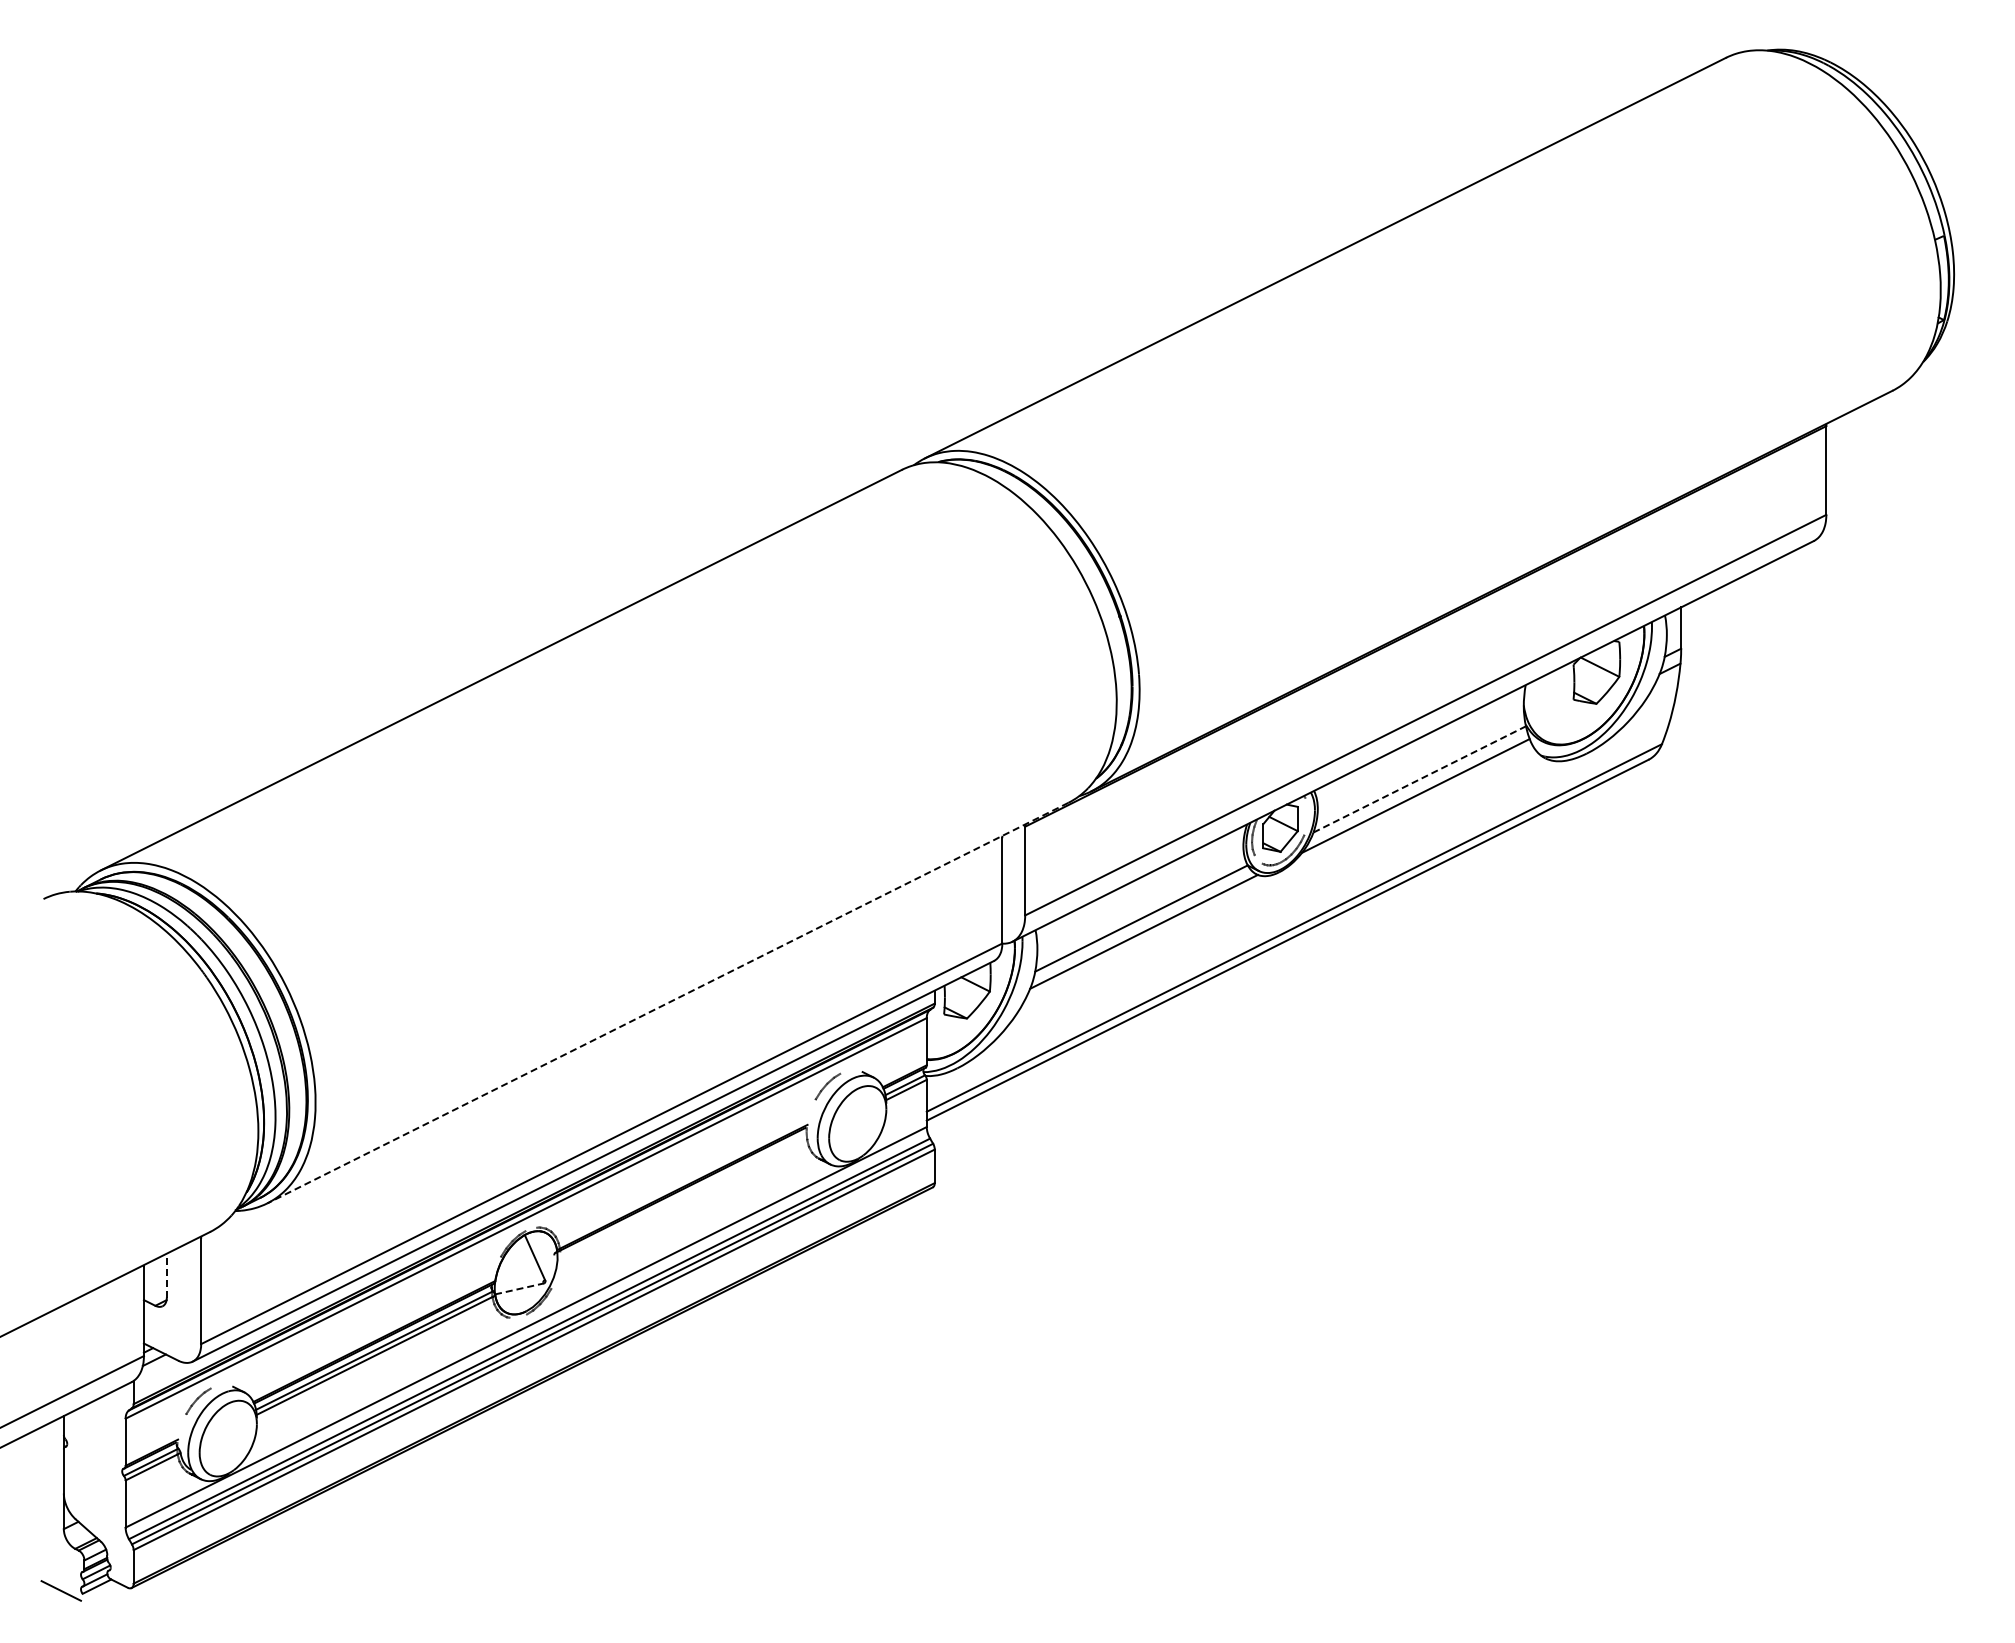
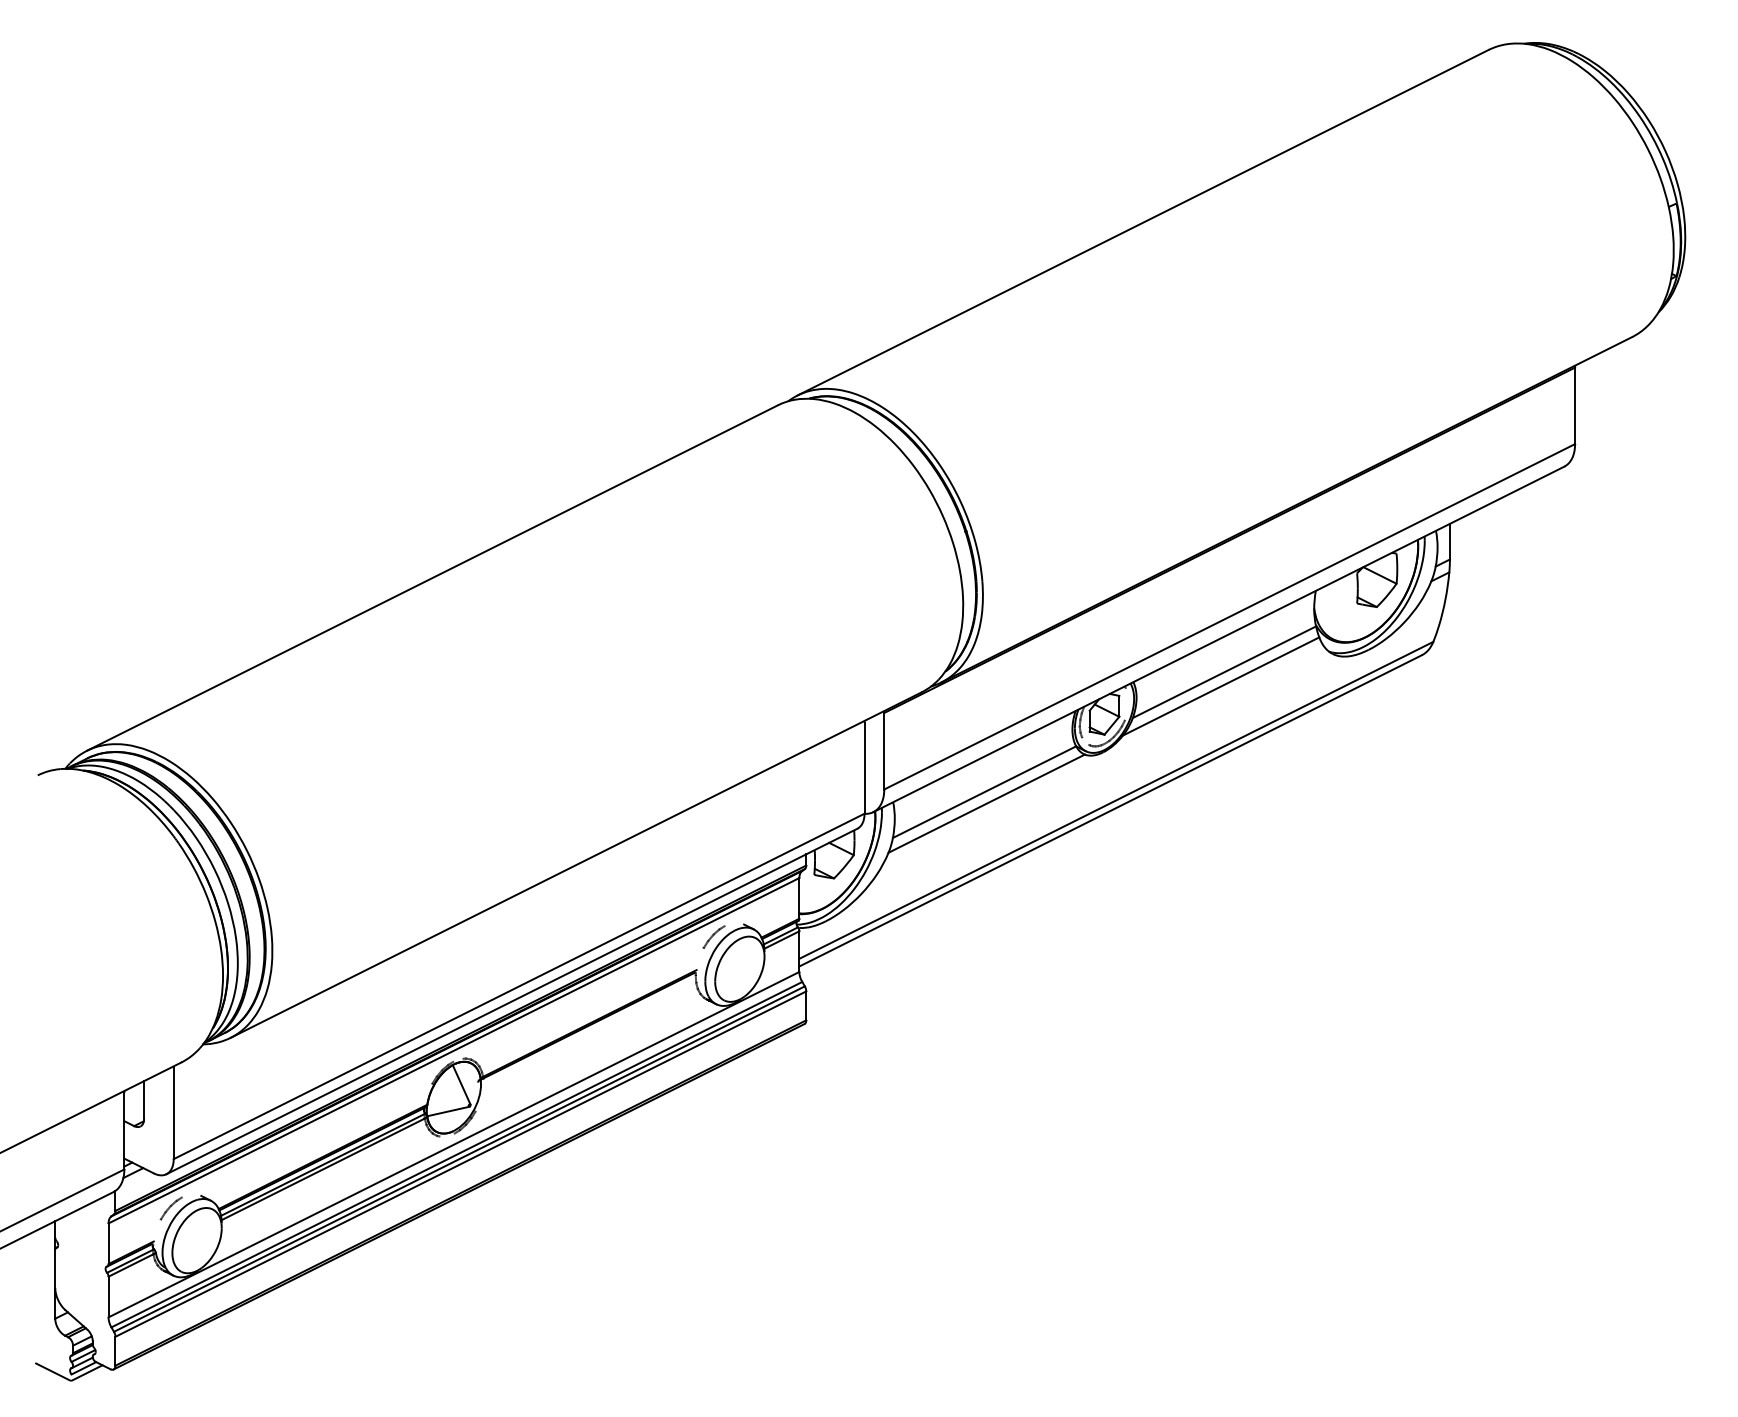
line: (1419, 779) -> (1224, 672), dashed -> solid
line: (667, 1003) -> (575, 865), dashed -> solid
line: (166, 1275) -> (143, 1099), dashed -> solid
line: (520, 1288) -> (449, 1111), dashed -> solid
line: (100, 1591) -> (86, 1372), added

